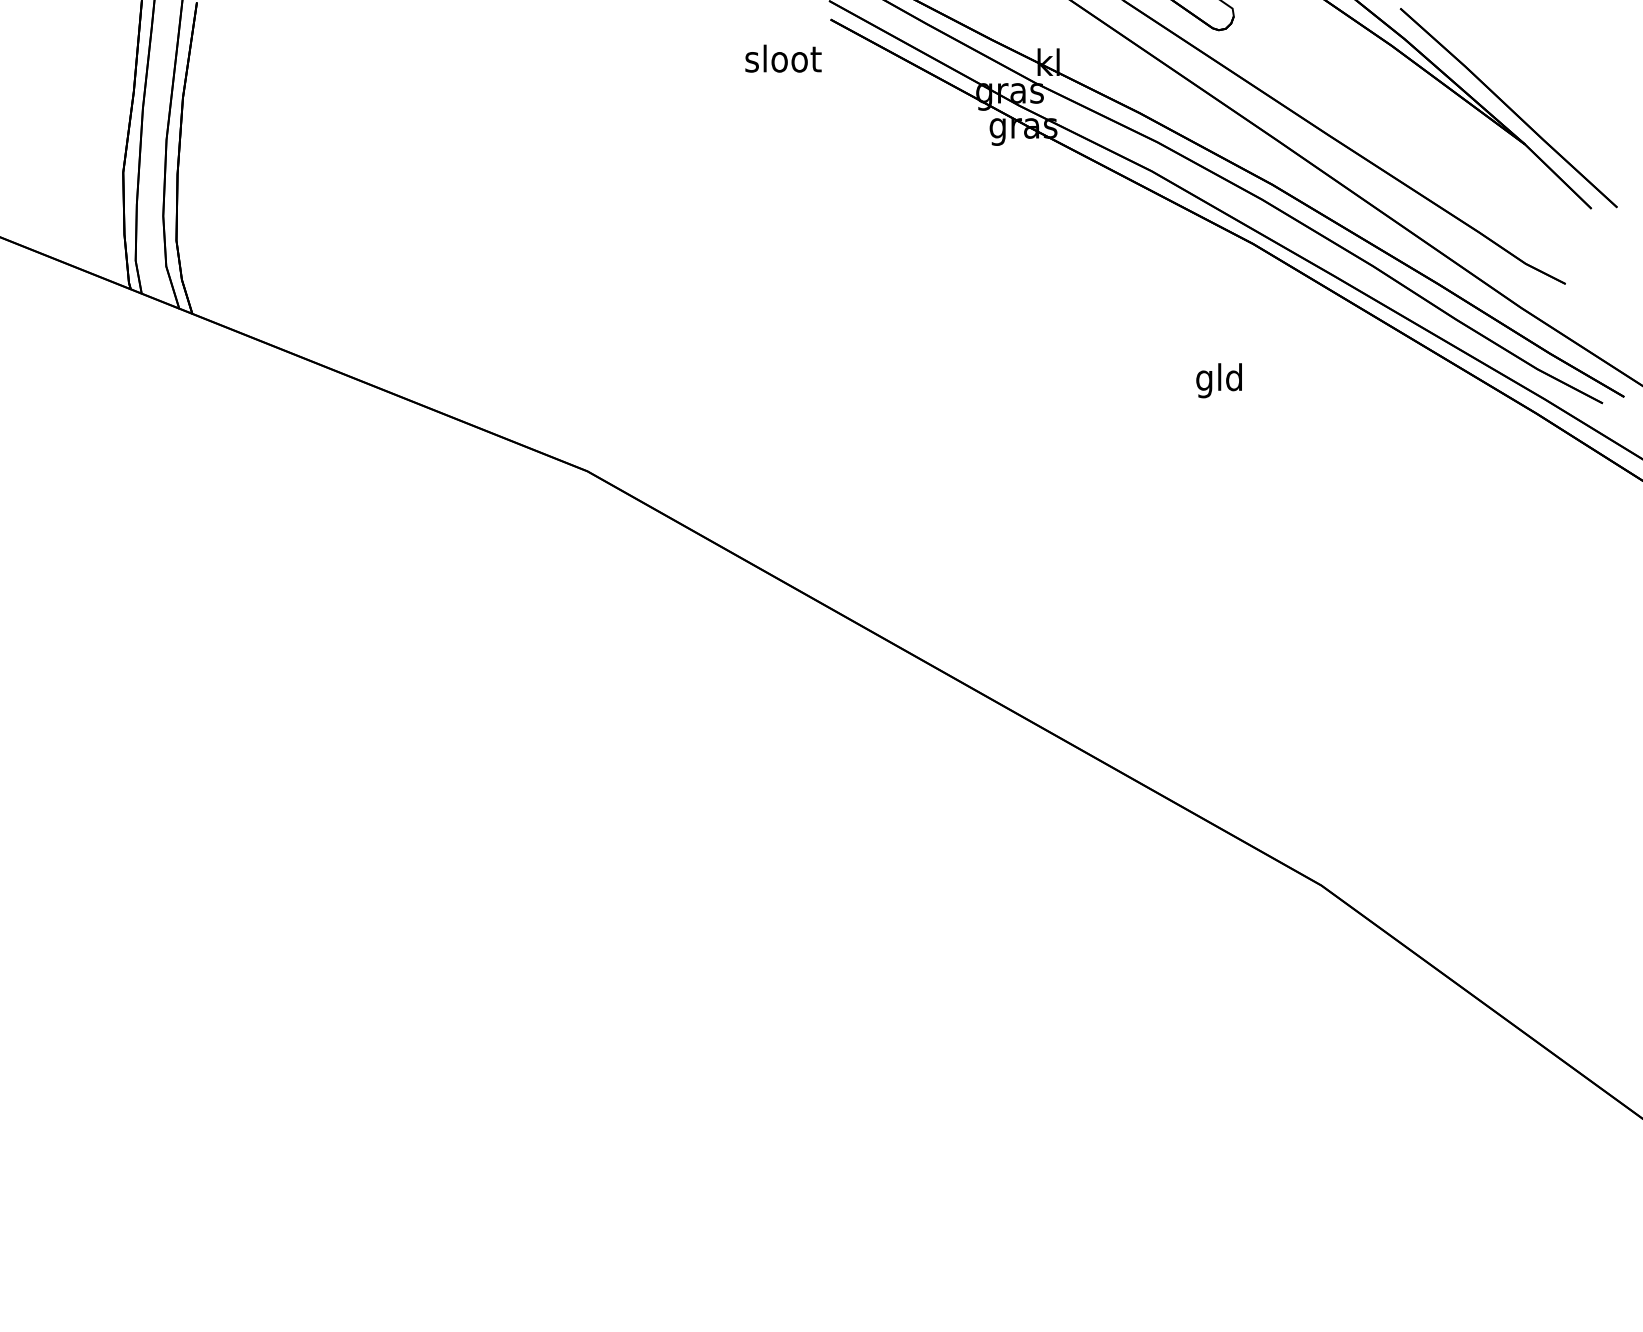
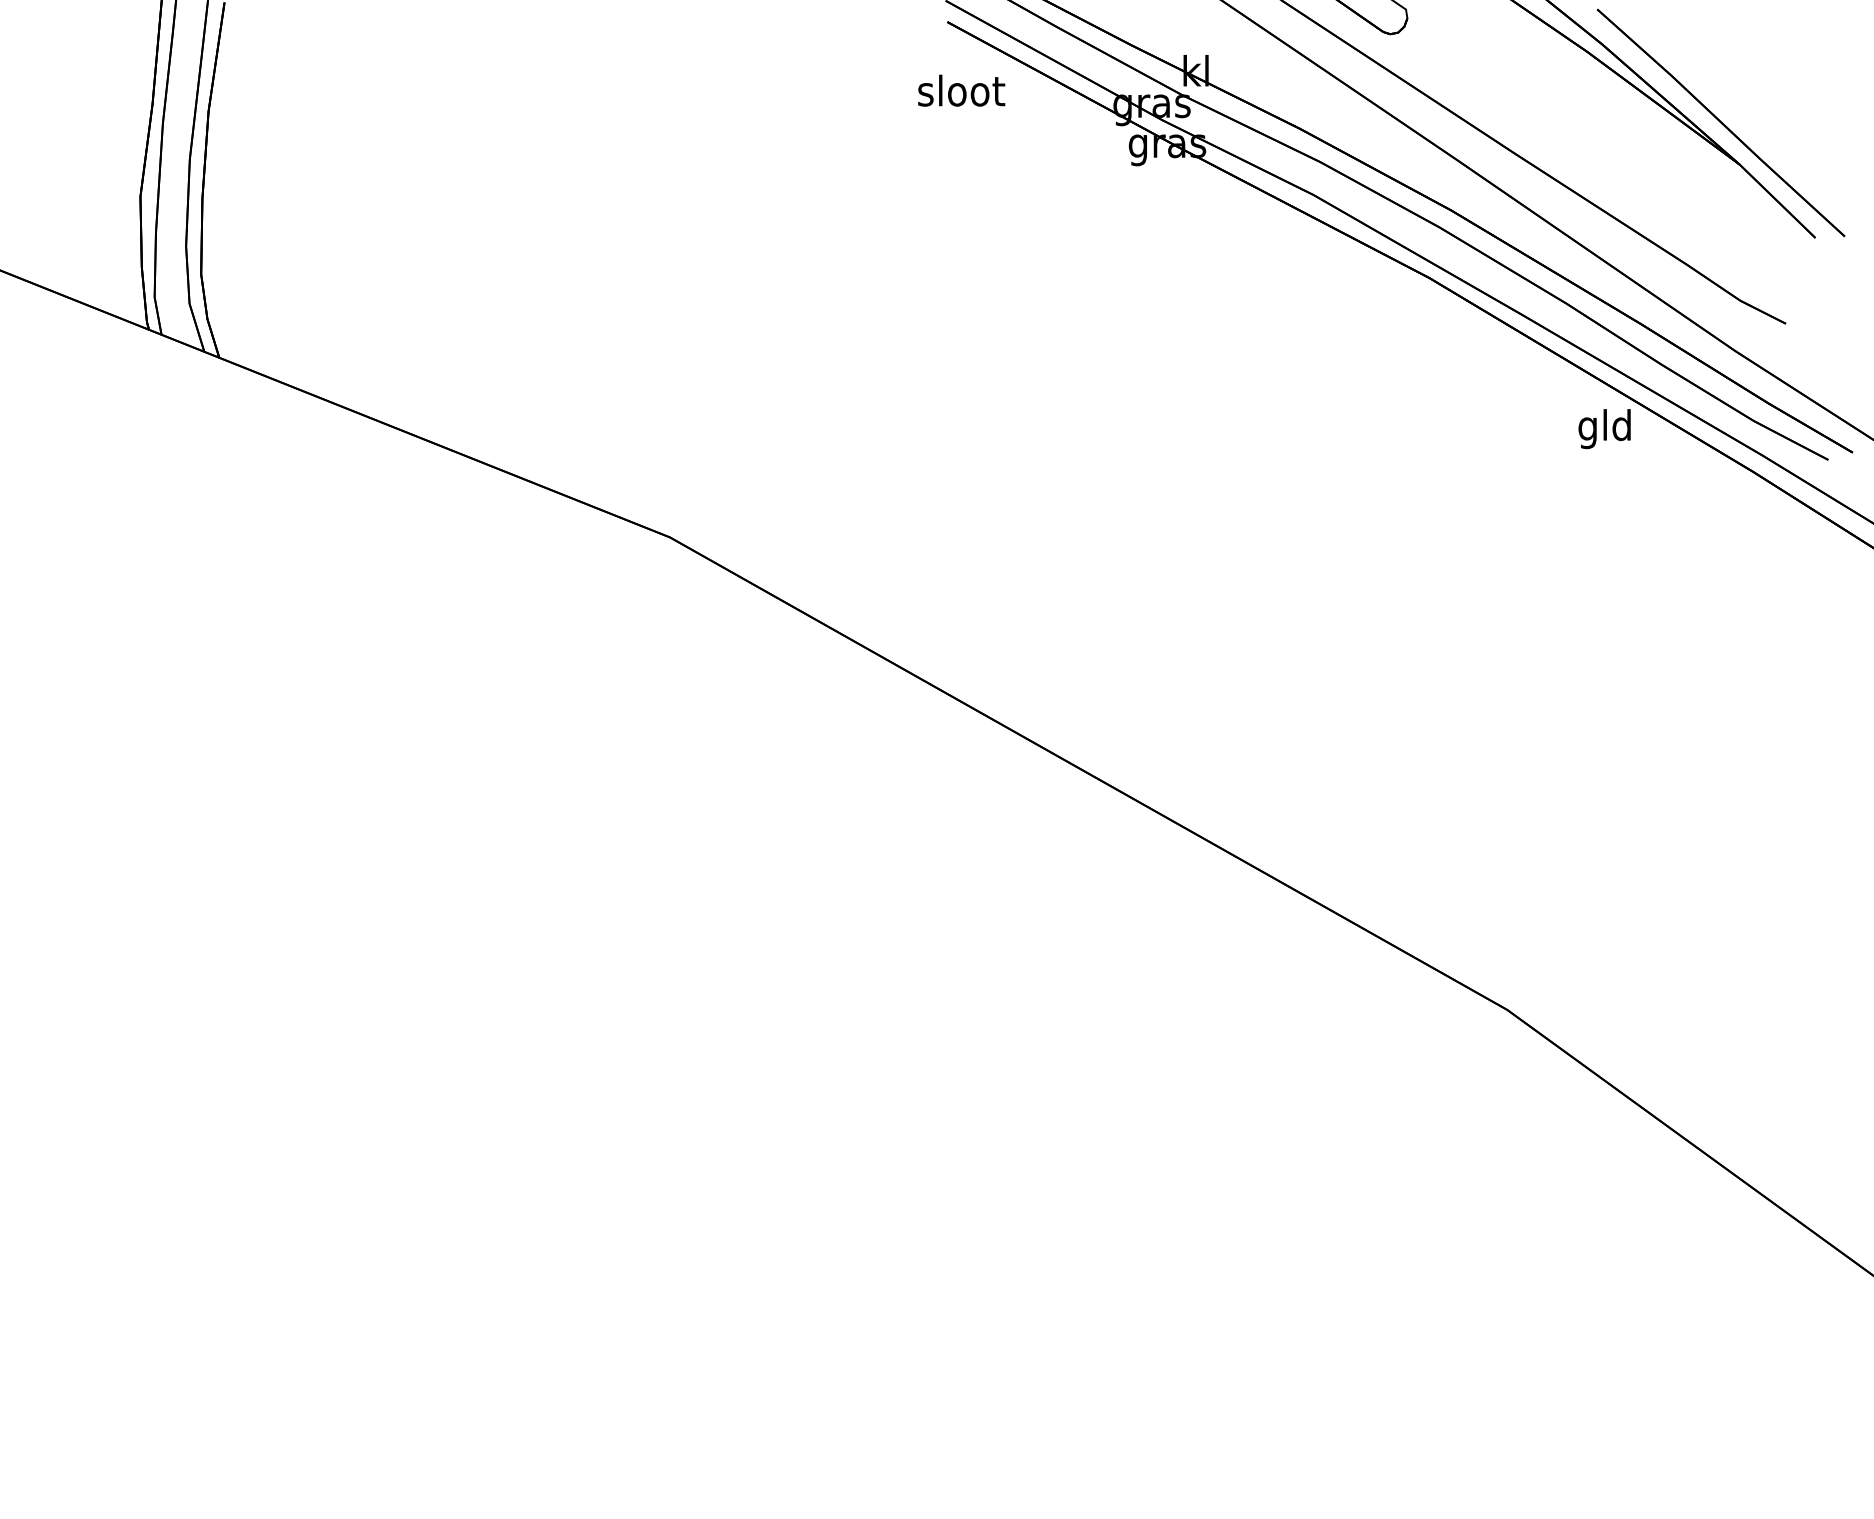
text: (783, 58) -> (961, 90), moved
text: (1219, 381) -> (1604, 429), moved

